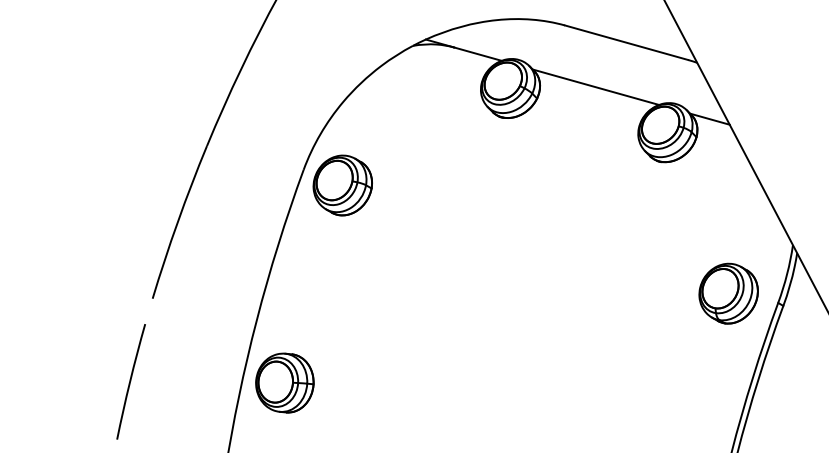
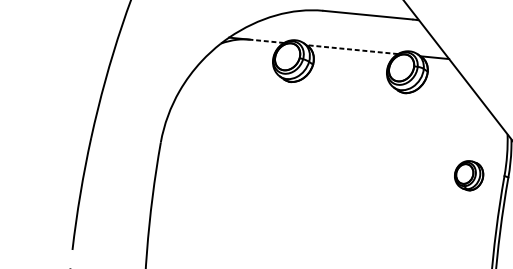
line: (477, 54) -> (266, 41), solid -> dashed
line: (595, 87) -> (351, 49), solid -> dashed
part: (342, 185) -> (189, 148), removed
part: (728, 293) -> (469, 175), size x0.7

